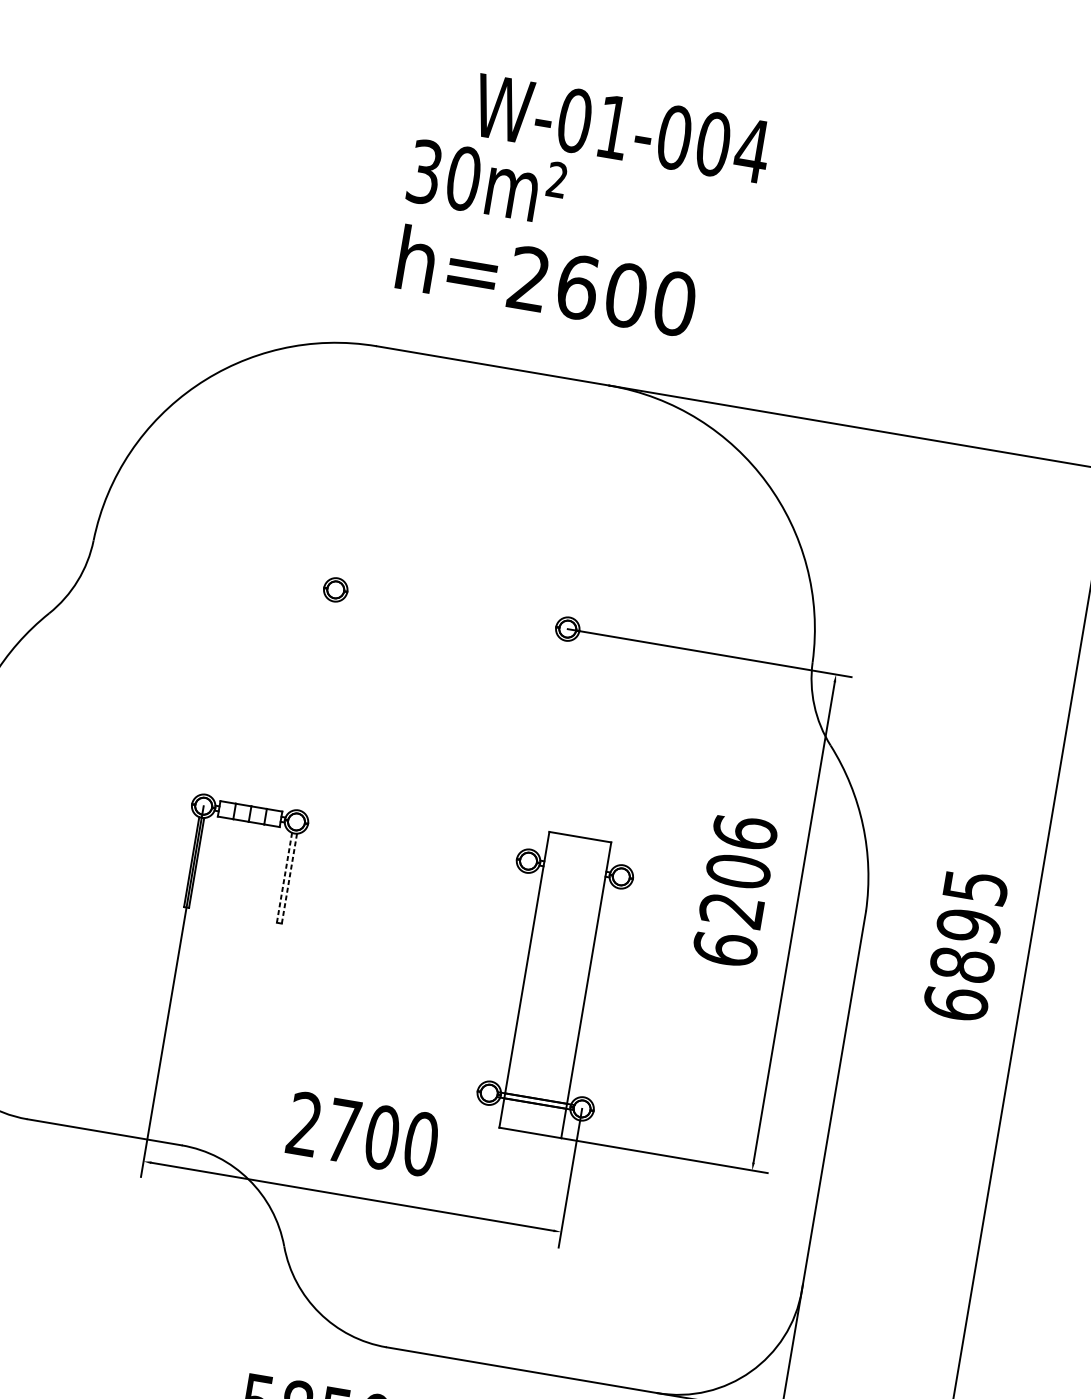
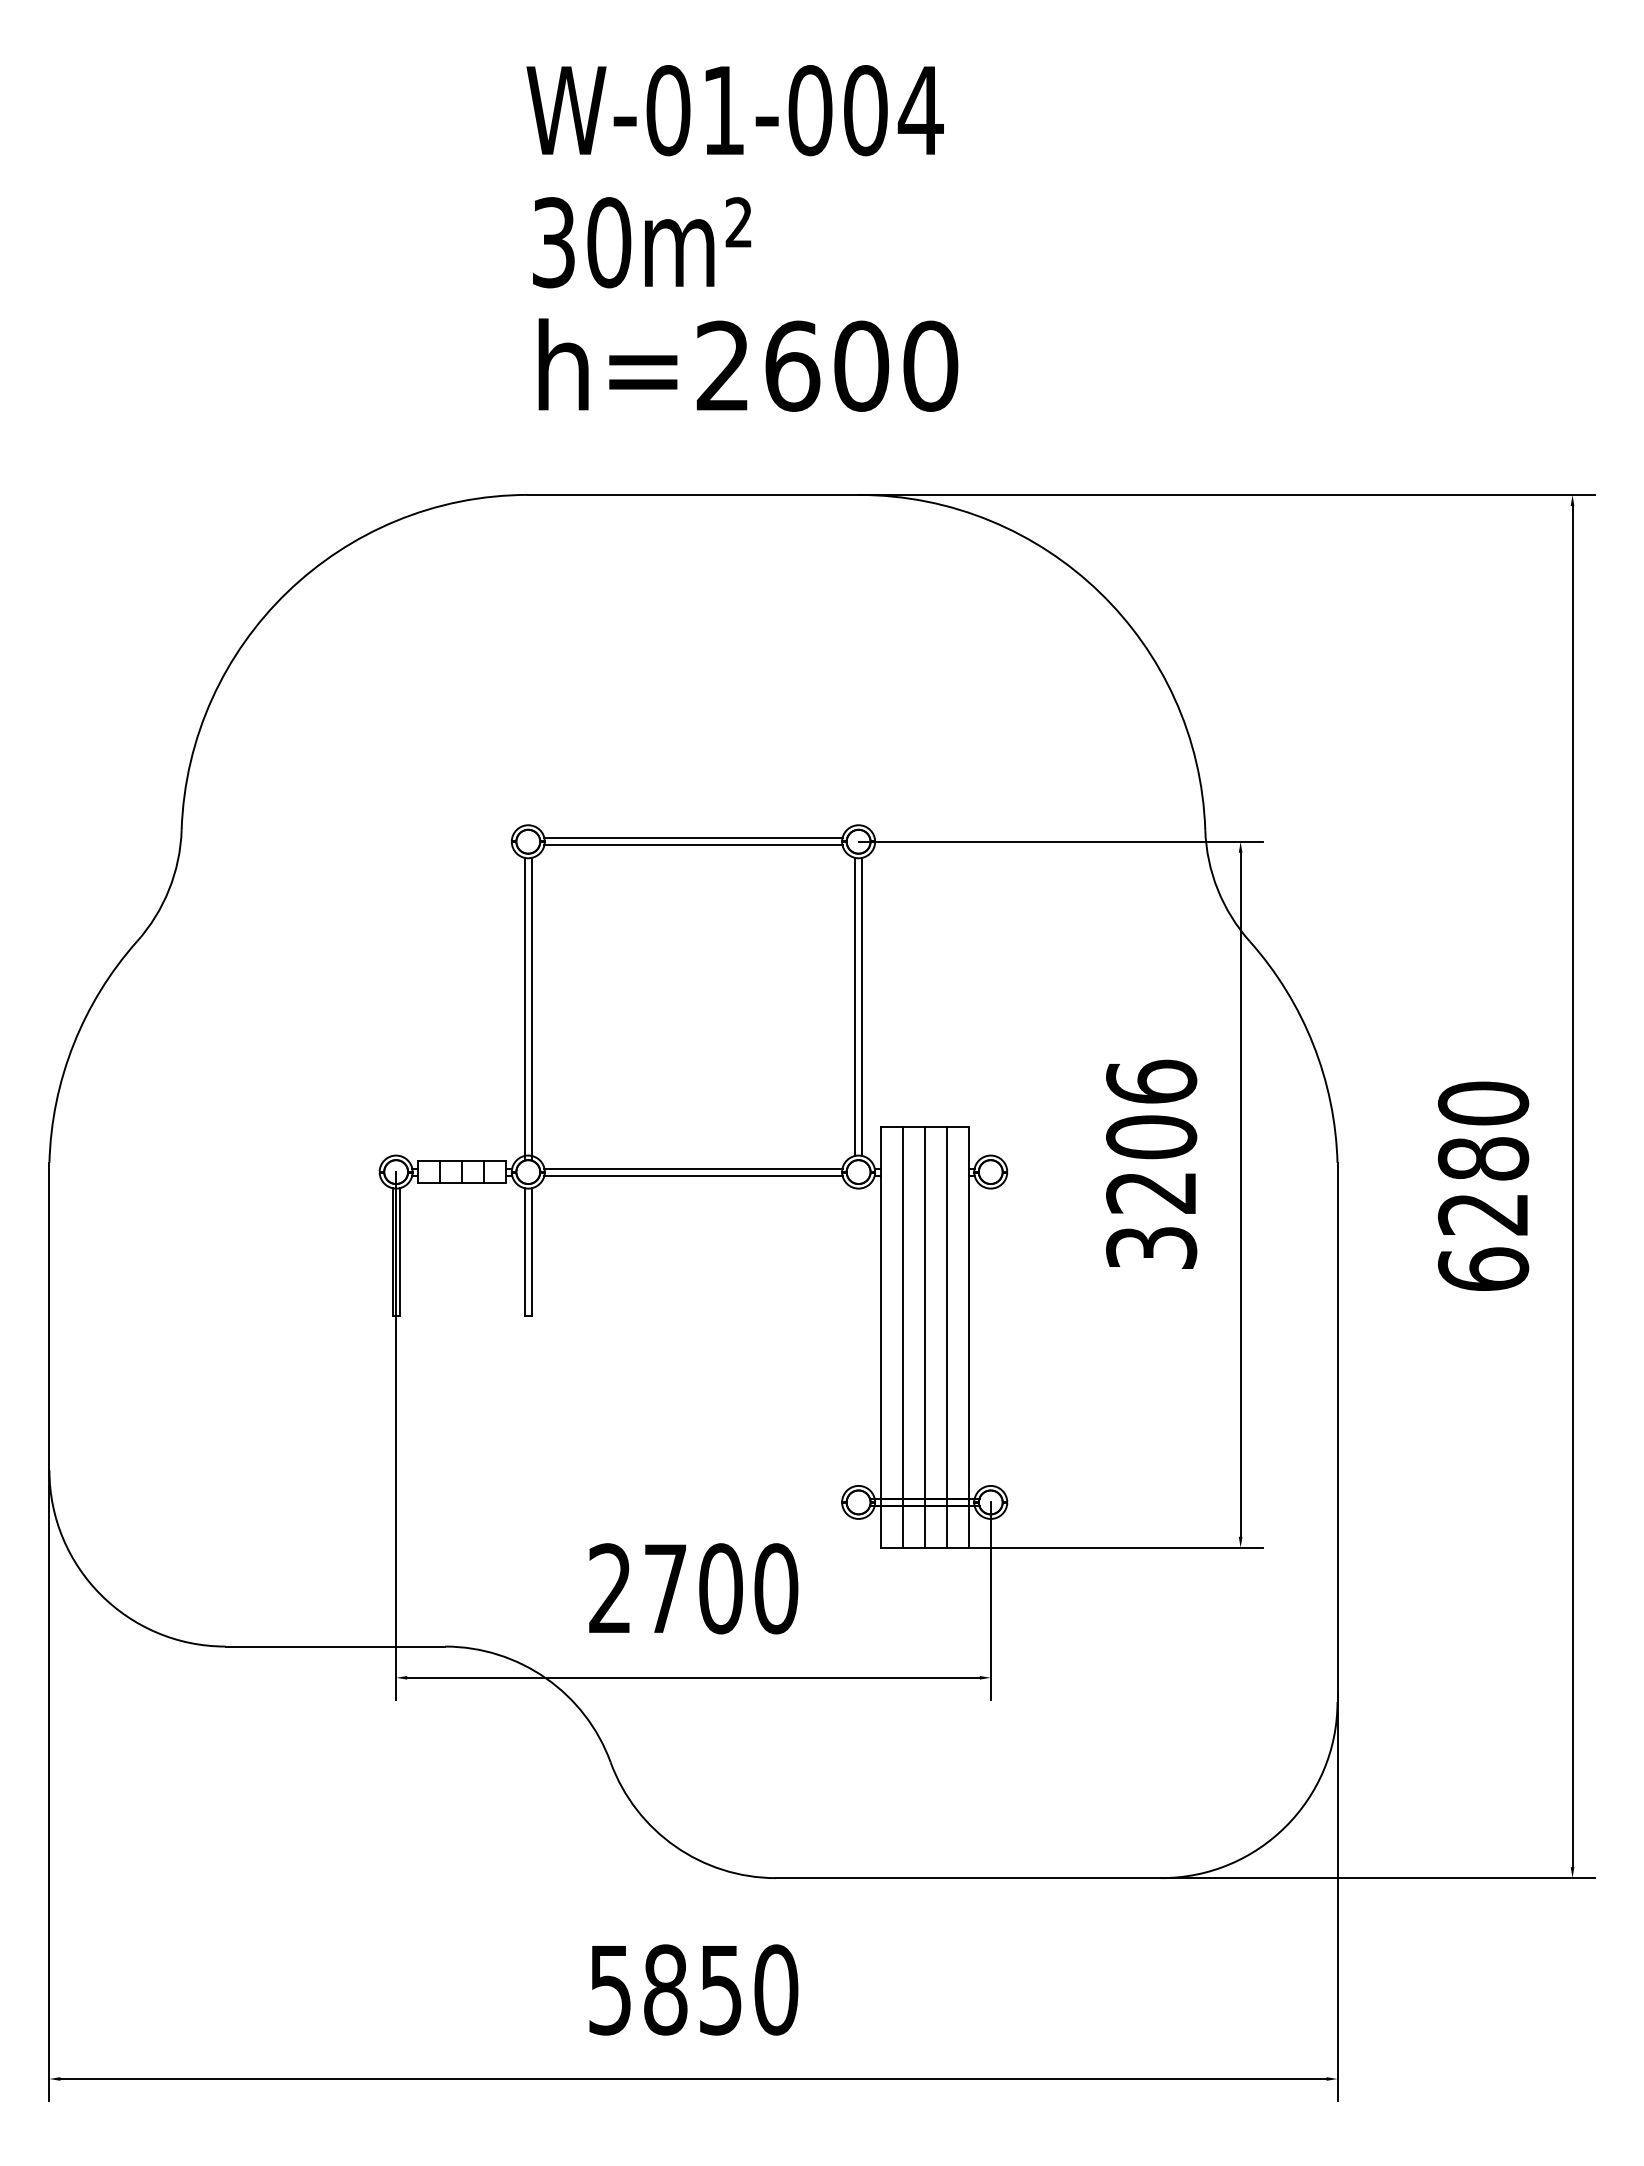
text: (621, 128) -> (734, 110), moved
line: (452, 607) -> (693, 838), added
line: (451, 612) -> (693, 845), added
line: (313, 706) -> (524, 1008), added
line: (318, 707) -> (531, 1008), added
line: (546, 744) -> (855, 1006), added
line: (550, 745) -> (862, 1006), added
line: (412, 839) -> (693, 1168), added
line: (412, 843) -> (693, 1175), added
line: (284, 877) -> (524, 1252), dashed -> solid
line: (289, 878) -> (531, 1252), dashed -> solid
text: (969, 925) -> (1483, 1158), 6895 -> 6280
text: (725, 948) -> (1151, 1247), 6206 -> 3206
line: (539, 981) -> (902, 1336), added
line: (555, 984) -> (924, 1336), added
line: (570, 987) -> (946, 1336), added

